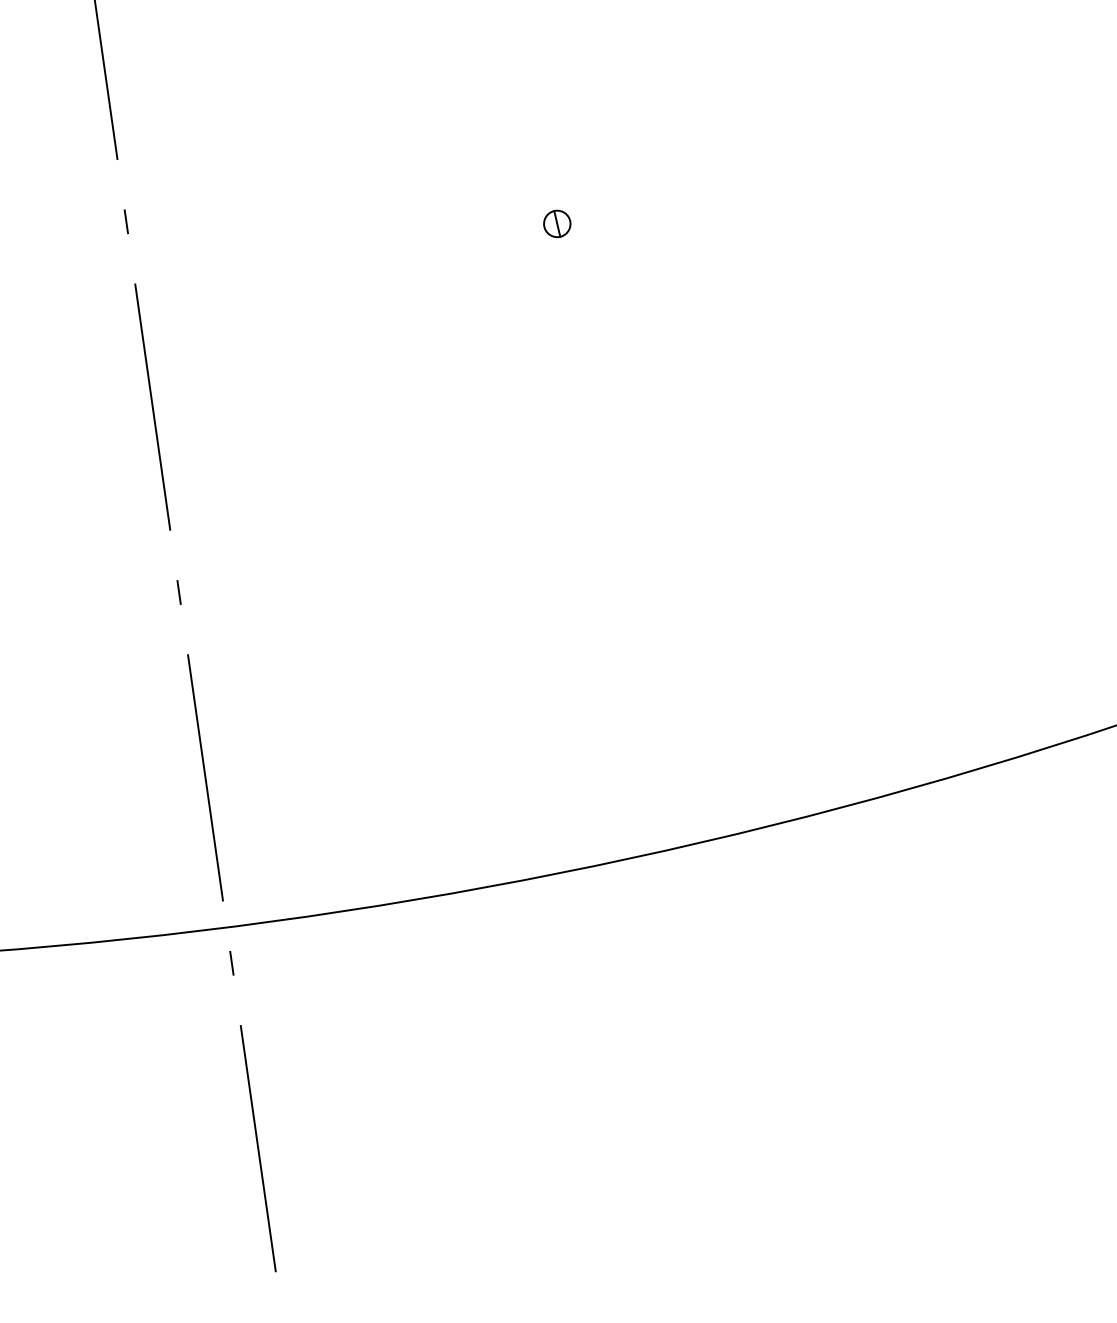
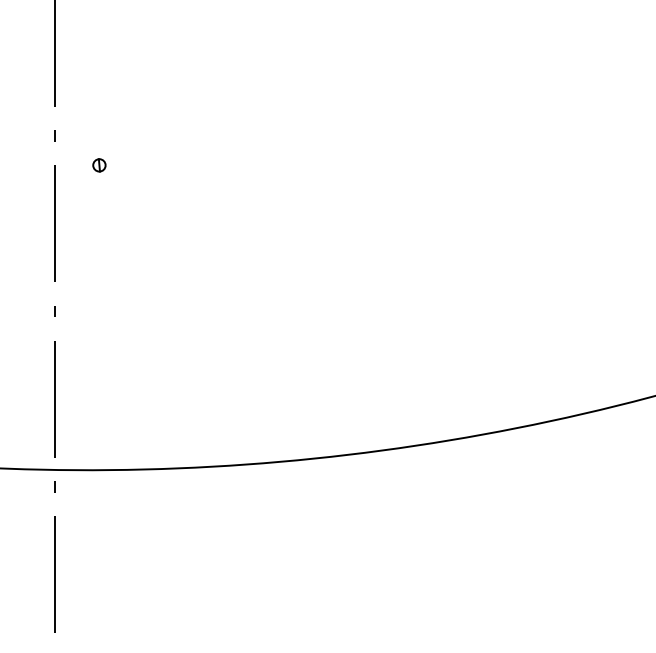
part: (557, 224) -> (99, 165), moved

